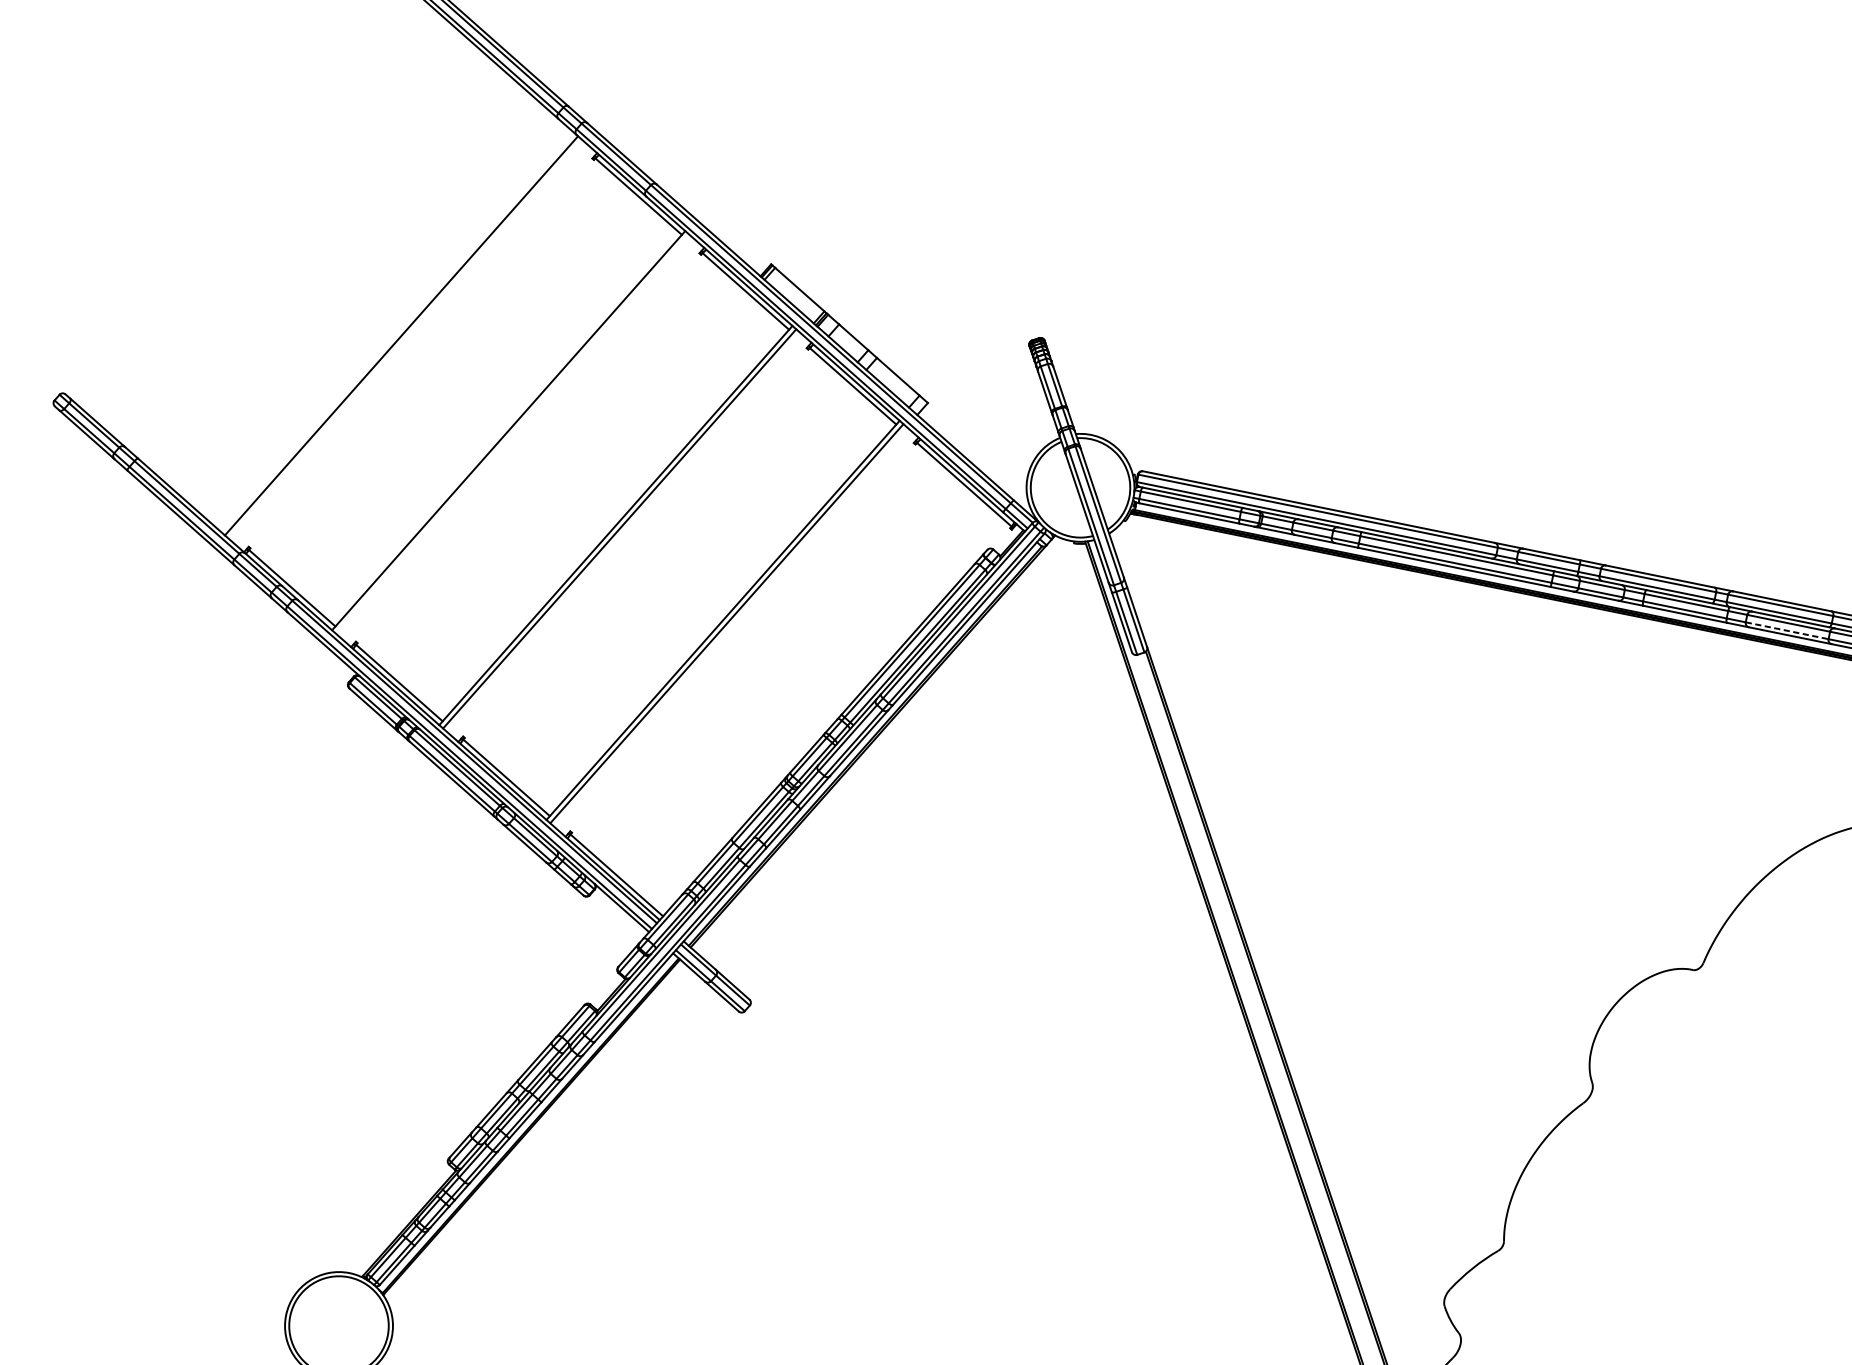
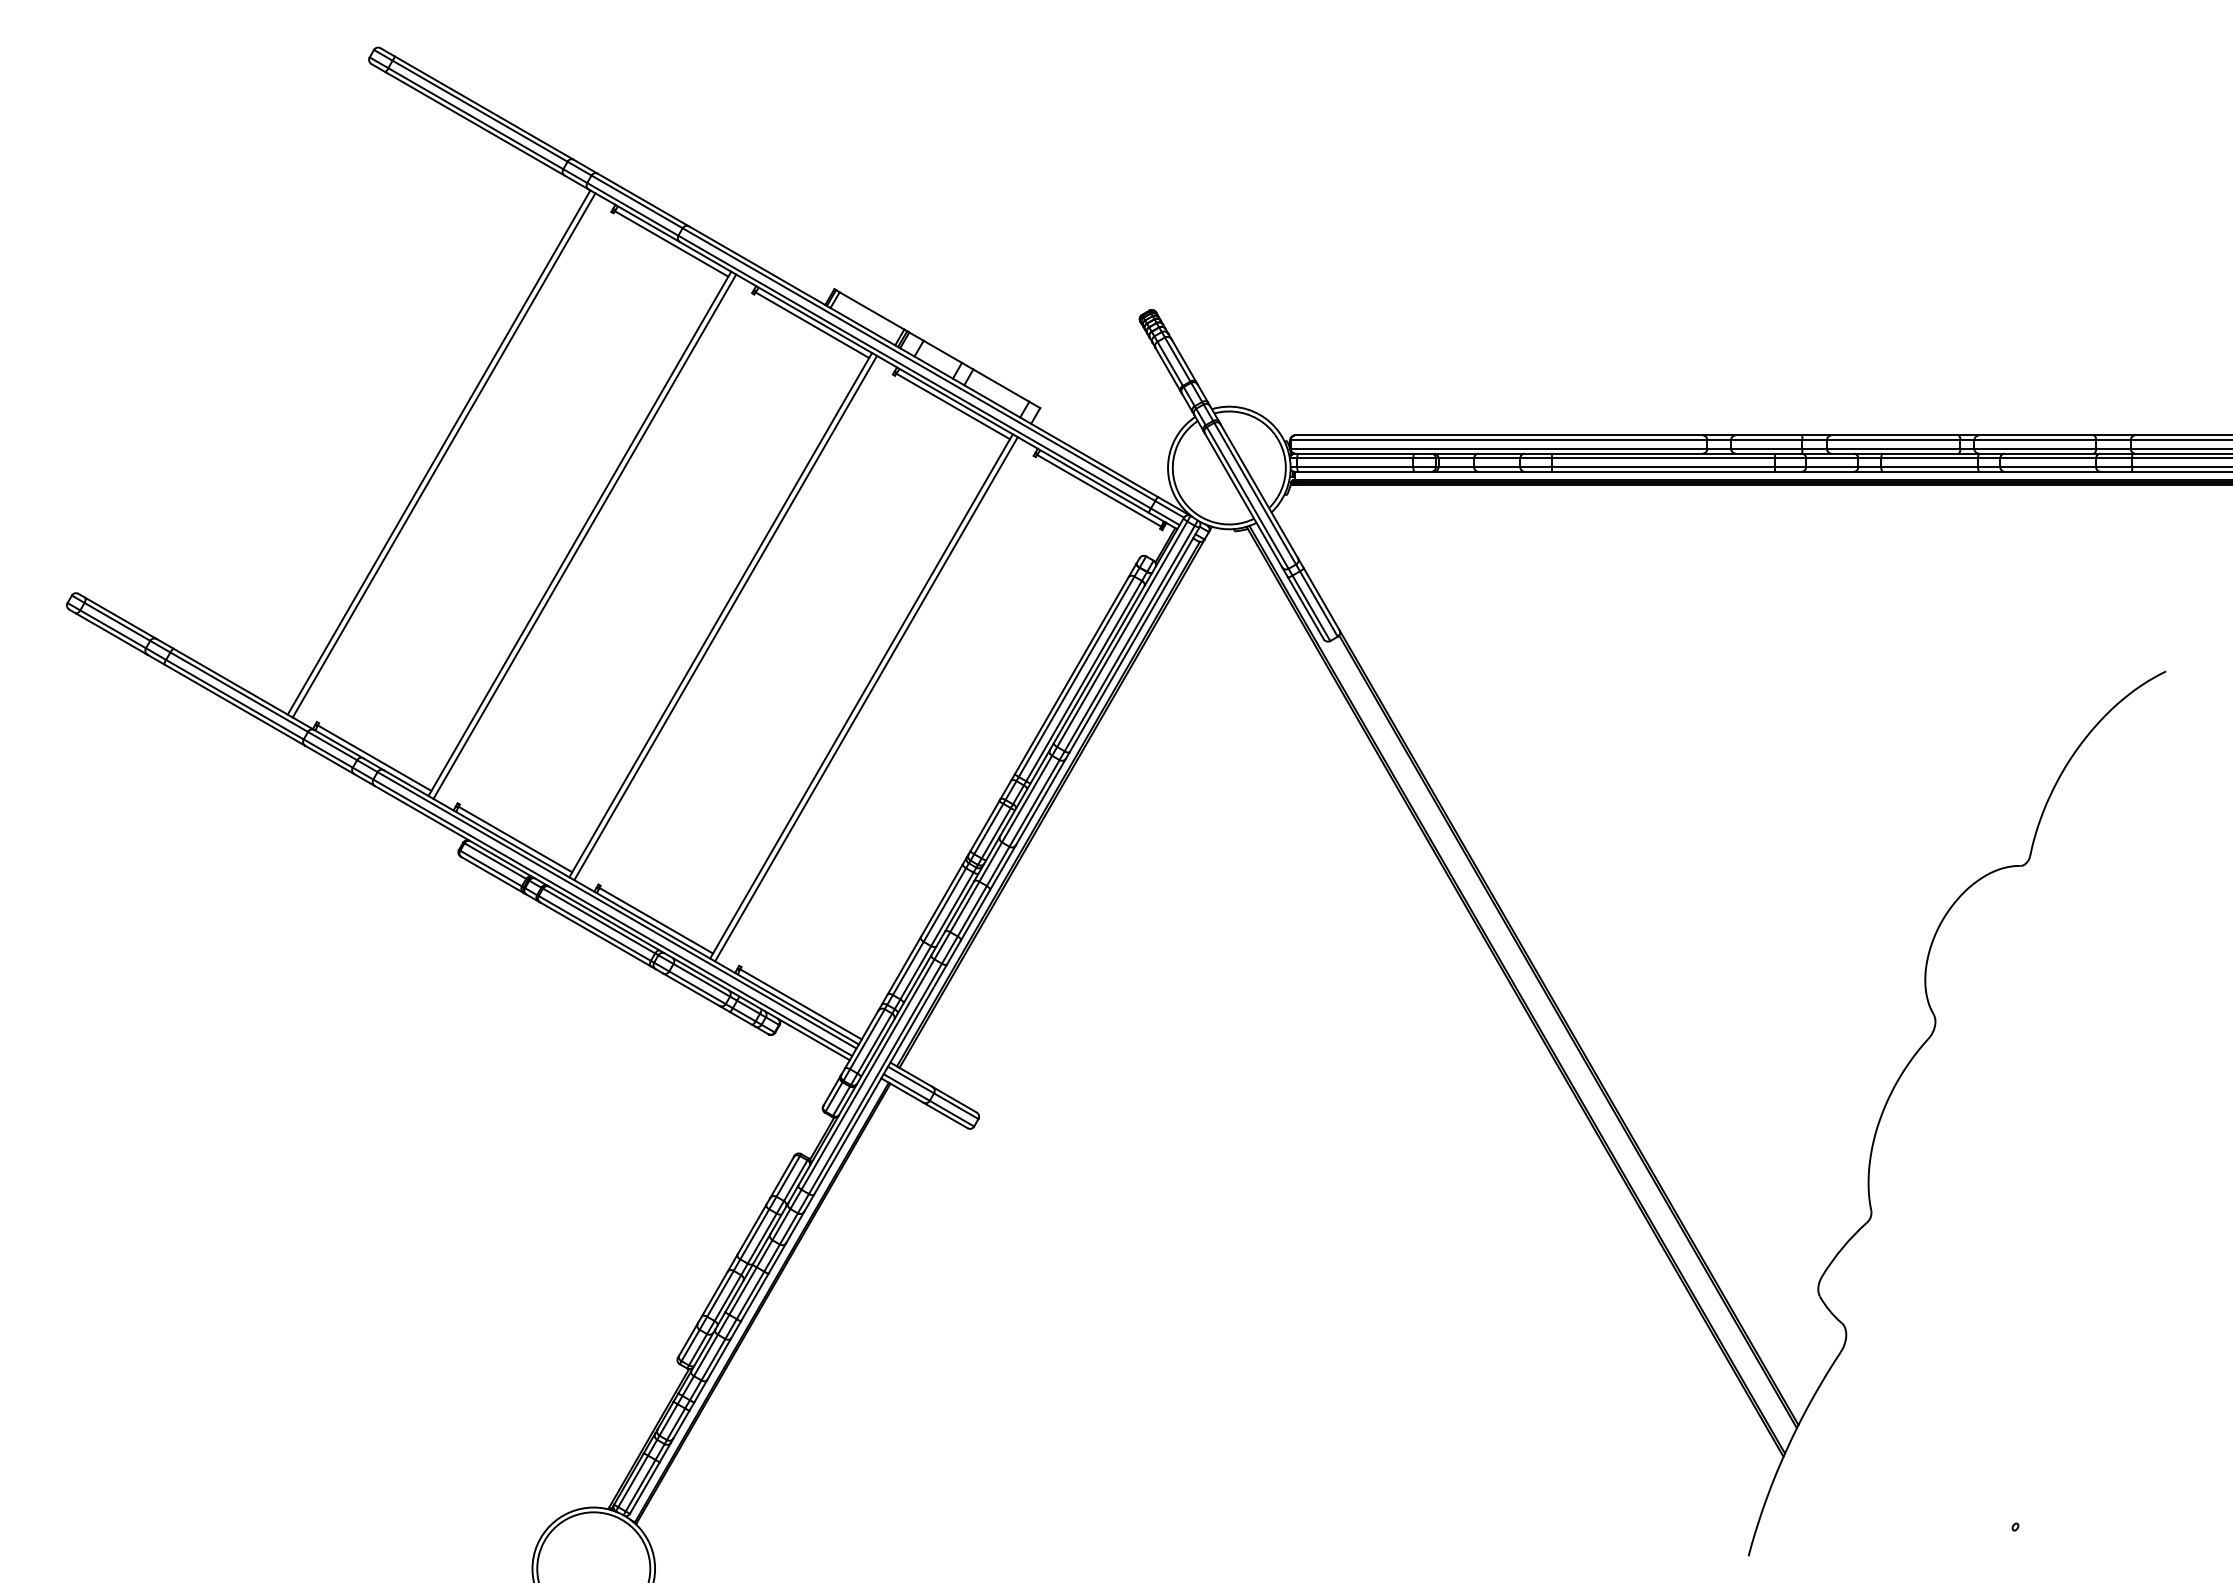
line: (404, 339) -> (443, 455), added
line: (512, 433) -> (584, 536), added
line: (1787, 631) -> (2048, 467), dashed -> solid

